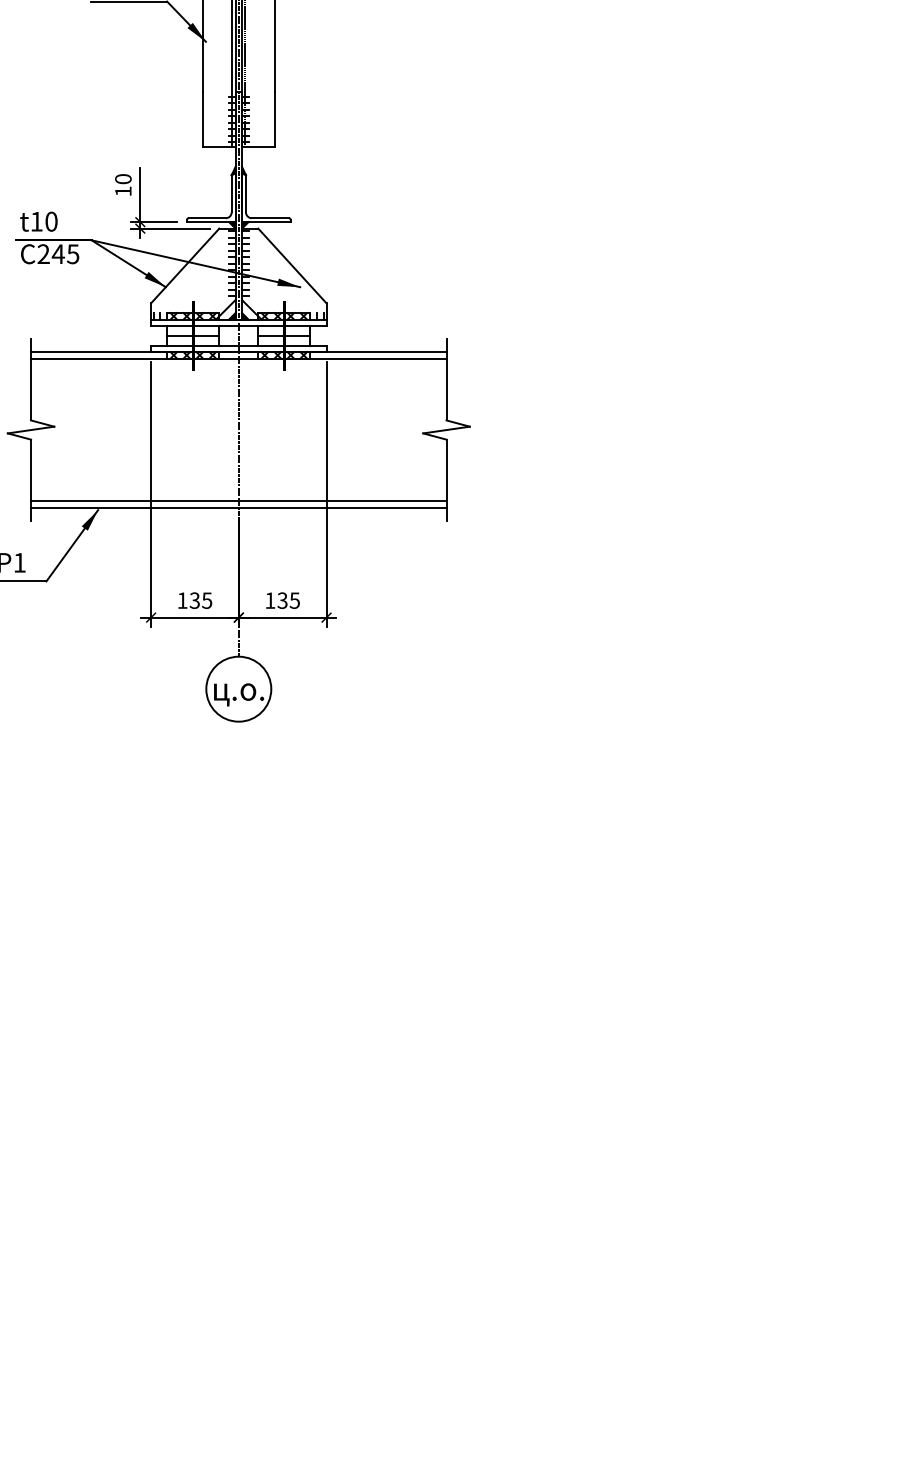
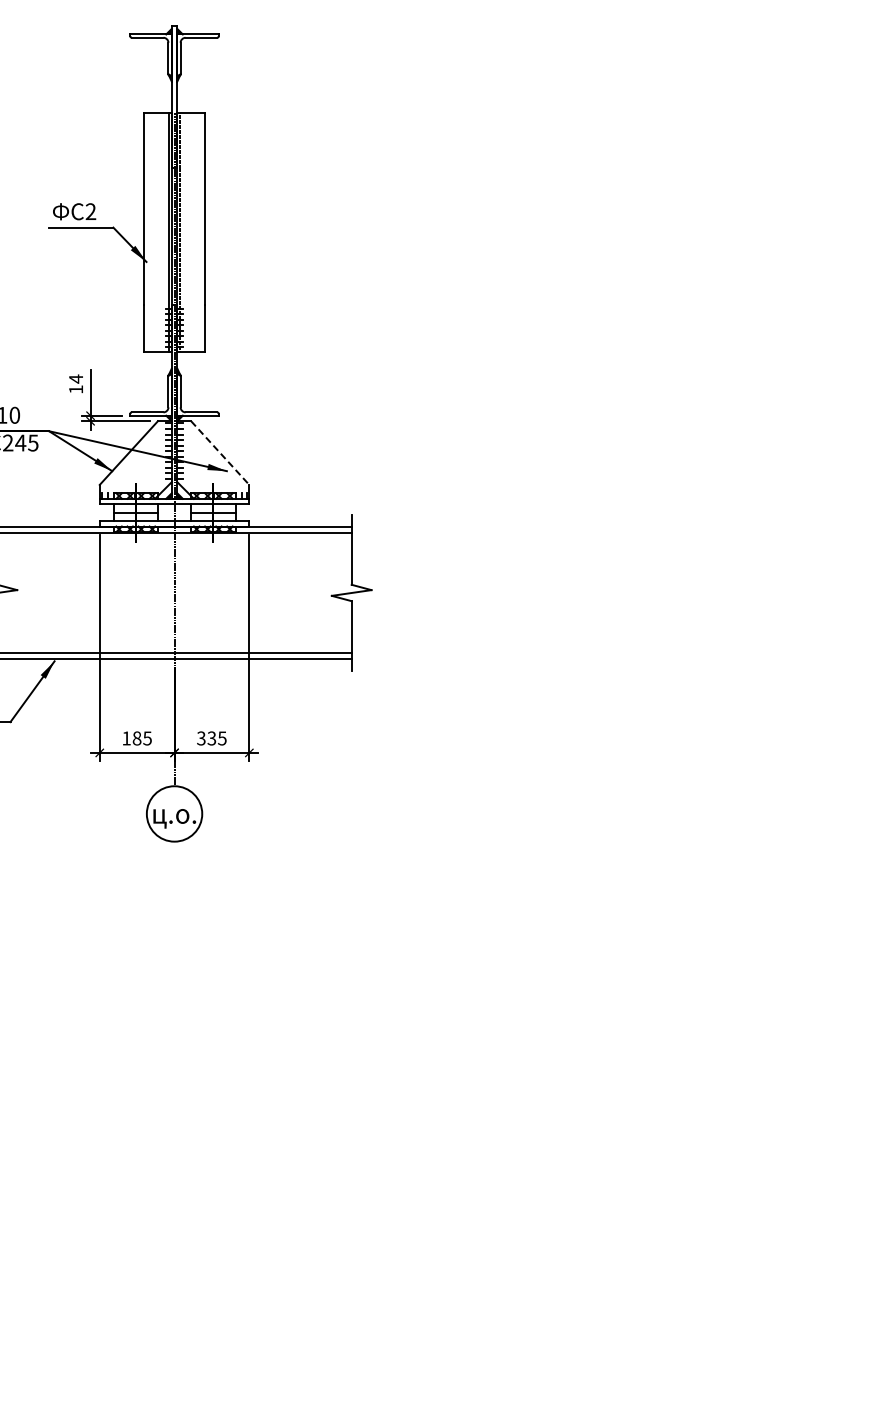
text: (123, 178) -> (76, 378), 10 -> 14
line: (292, 266) -> (220, 453), solid -> dashed
text: (194, 600) -> (136, 738), 135 -> 185
text: (270, 600) -> (201, 738), 135 -> 335

